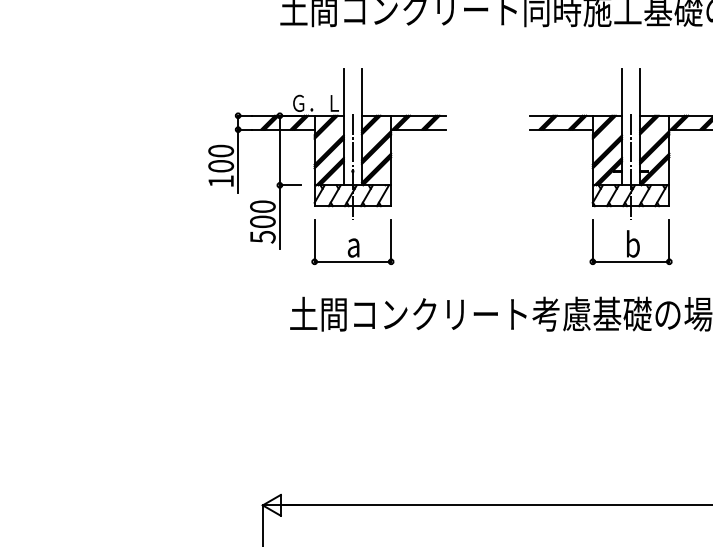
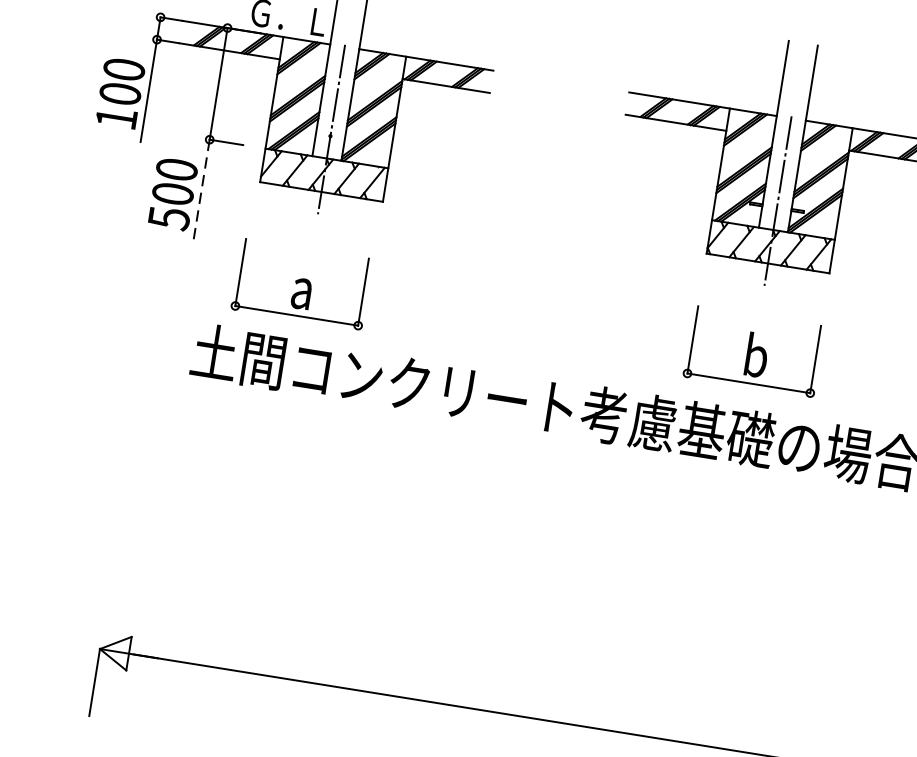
line: (279, 217) -> (200, 191), solid -> dashed
part: (352, 241) -> (301, 283), moved
part: (630, 241) -> (753, 350), moved

